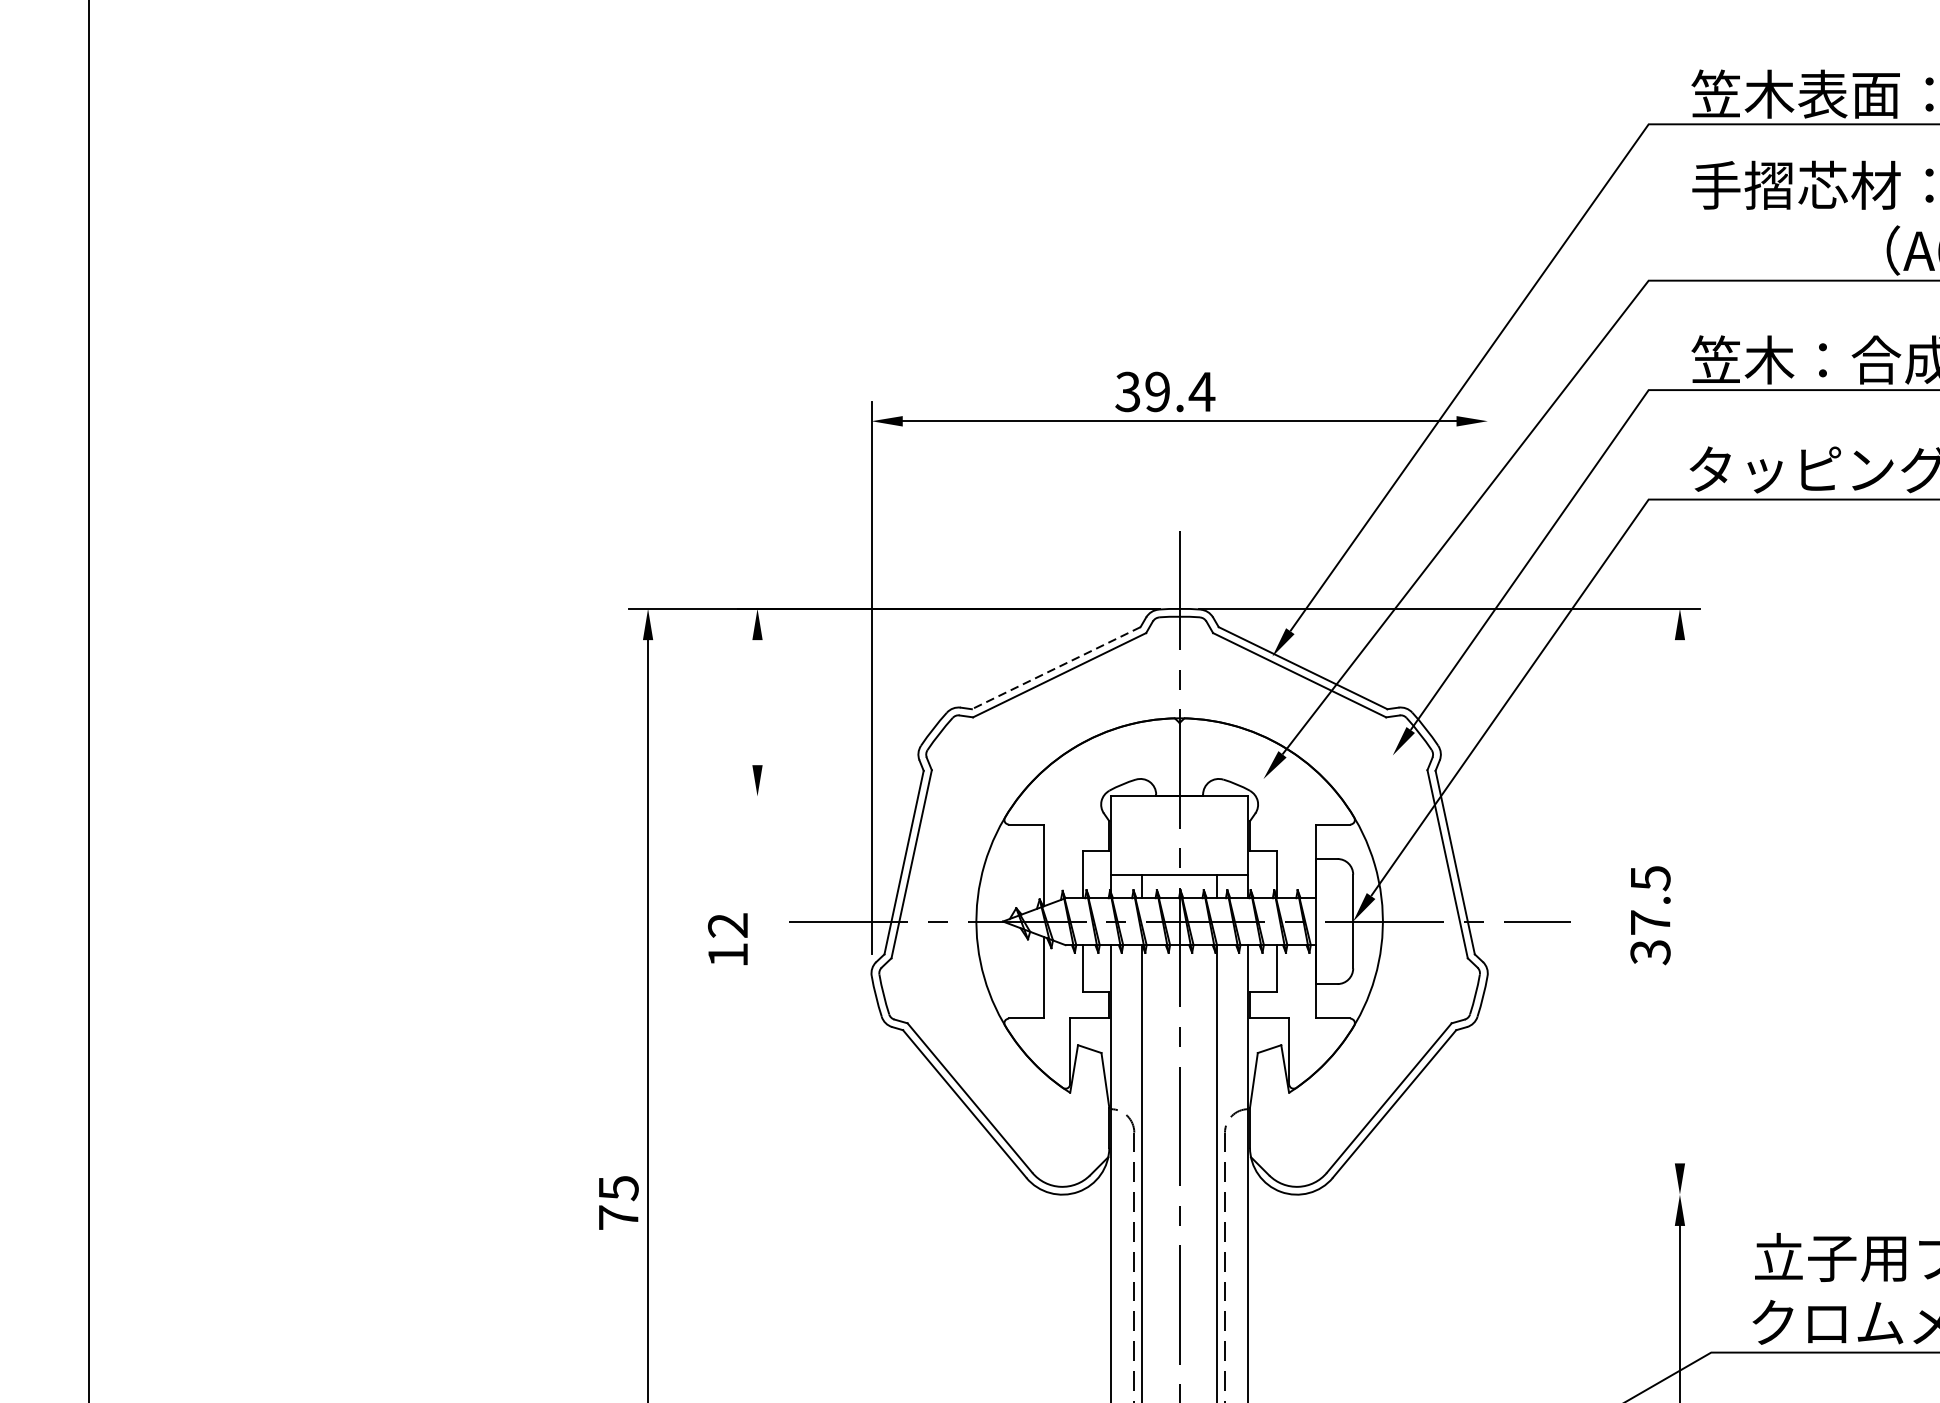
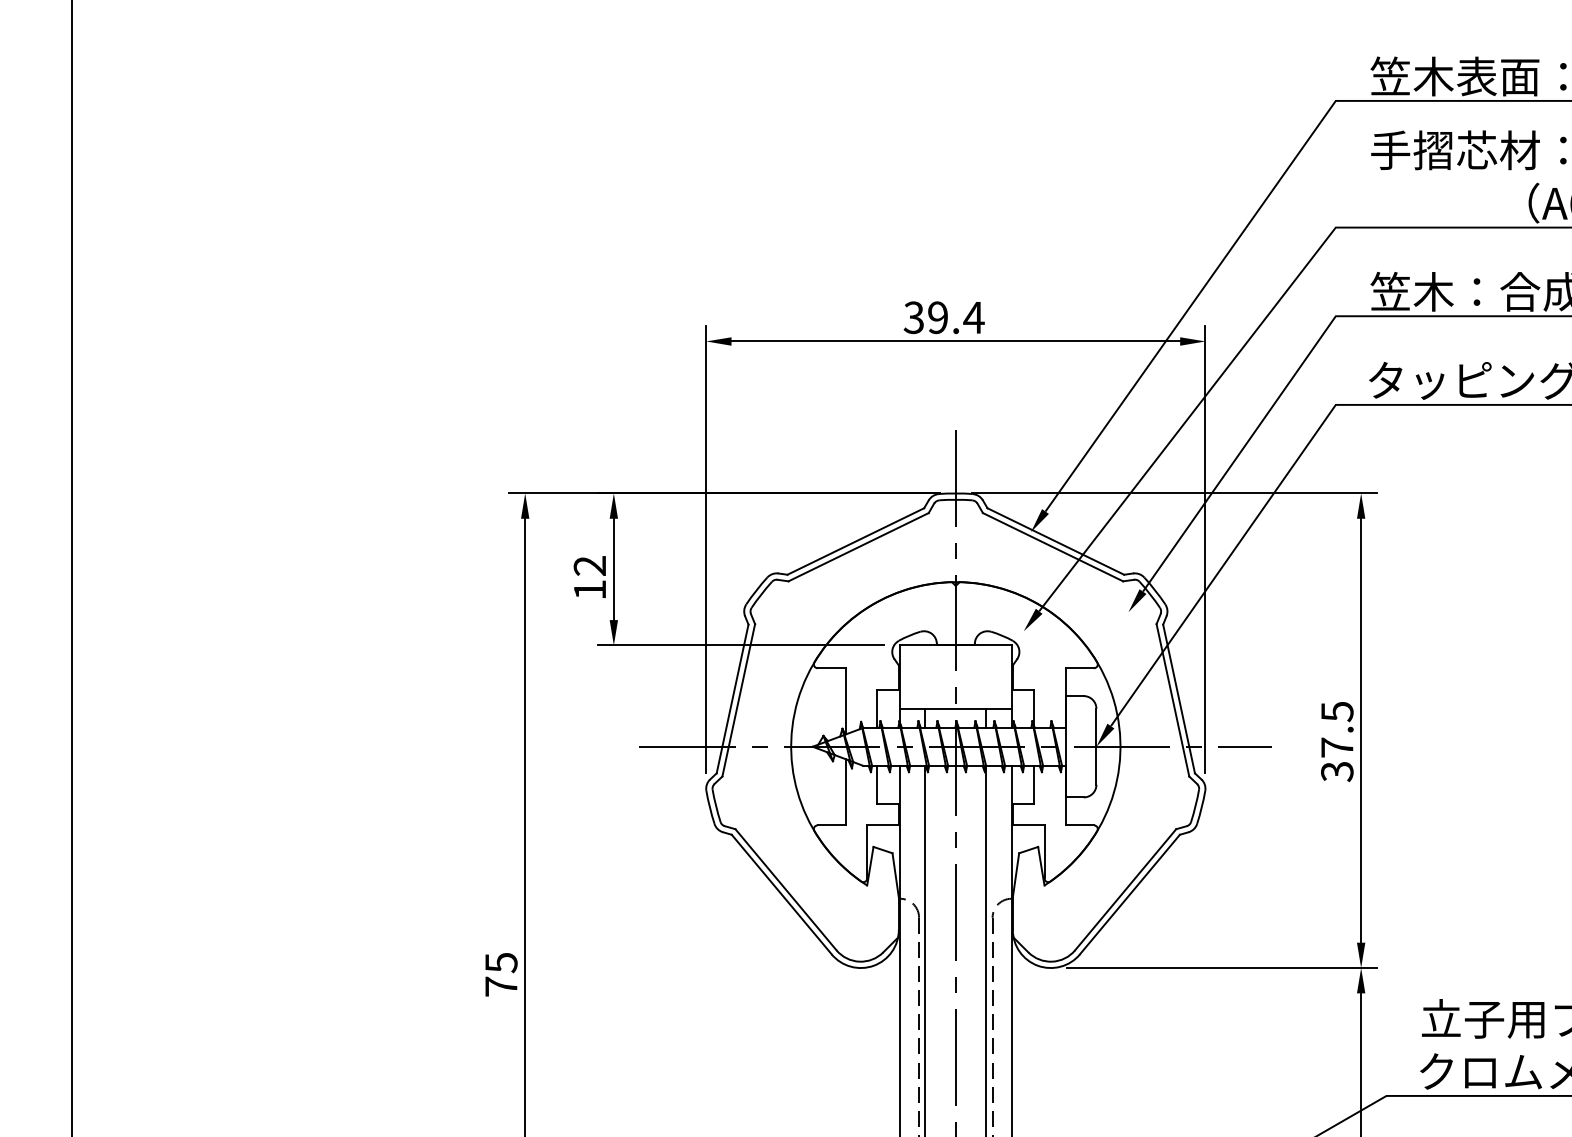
line: (1055, 668) -> (855, 541), dashed -> solid
line: (1487, 676) -> (1205, 548), added
line: (757, 702) -> (613, 569), added
line: (915, 796) -> (741, 645), added
line: (1680, 901) -> (1361, 730), added
text: (727, 938) -> (589, 576), moved
line: (1507, 1195) -> (1221, 968), added

